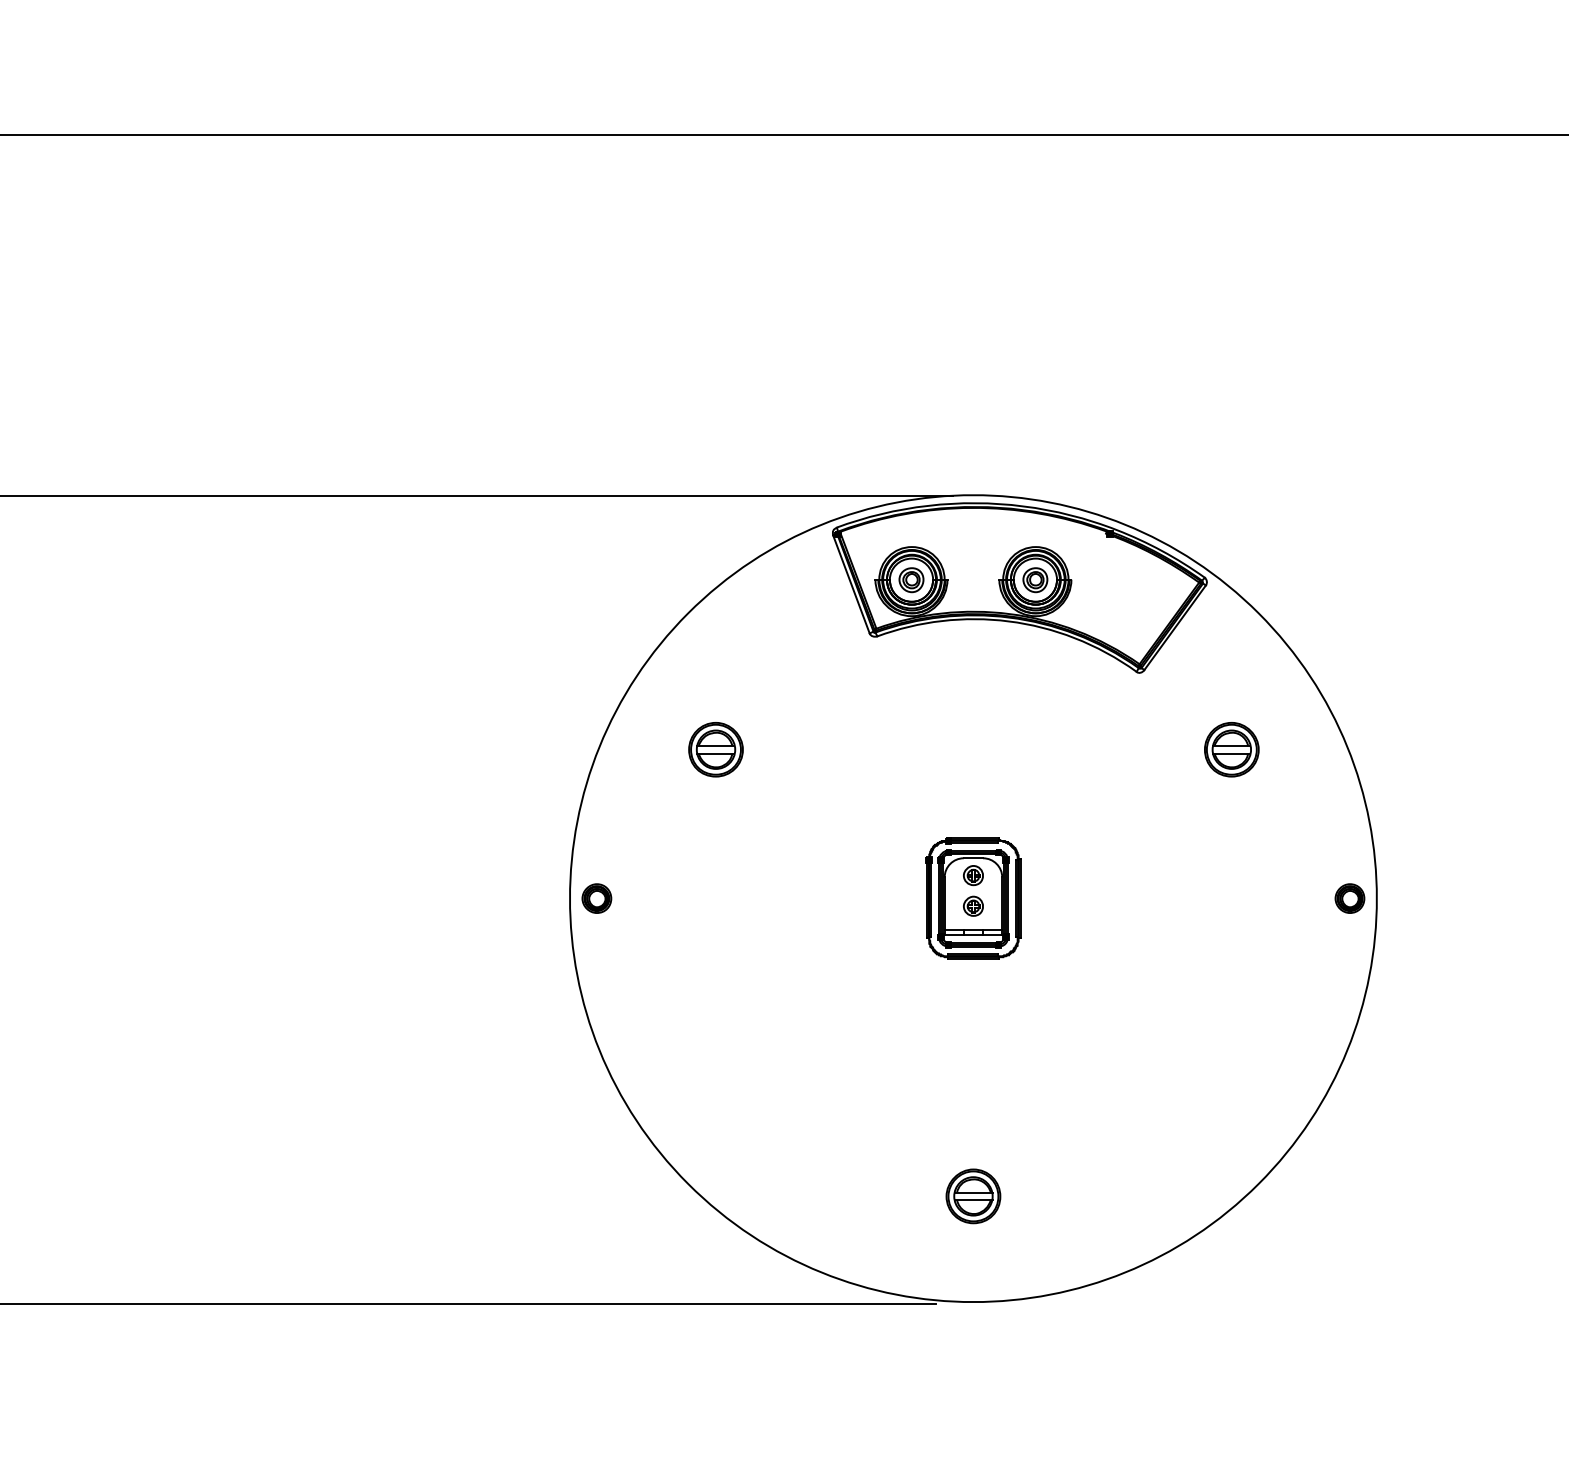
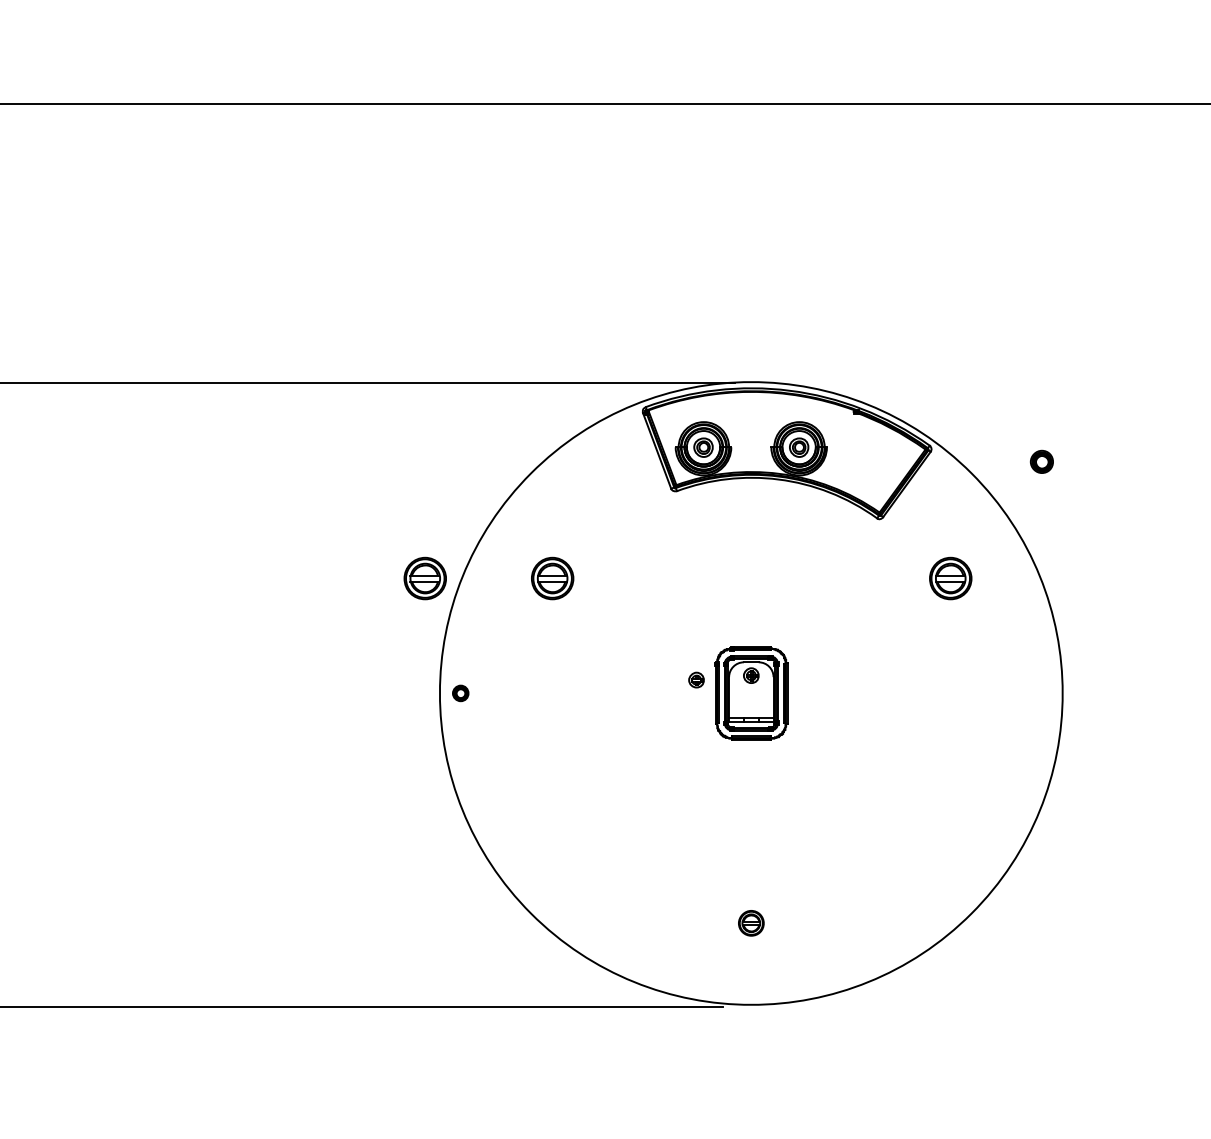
part: (550, 749) -> (424, 578), added
part: (596, 898) -> (460, 693), size x0.7
part: (1349, 898) -> (1041, 461), moved
part: (973, 905) -> (696, 679), moved
part: (973, 1196) -> (751, 923), size x0.6

